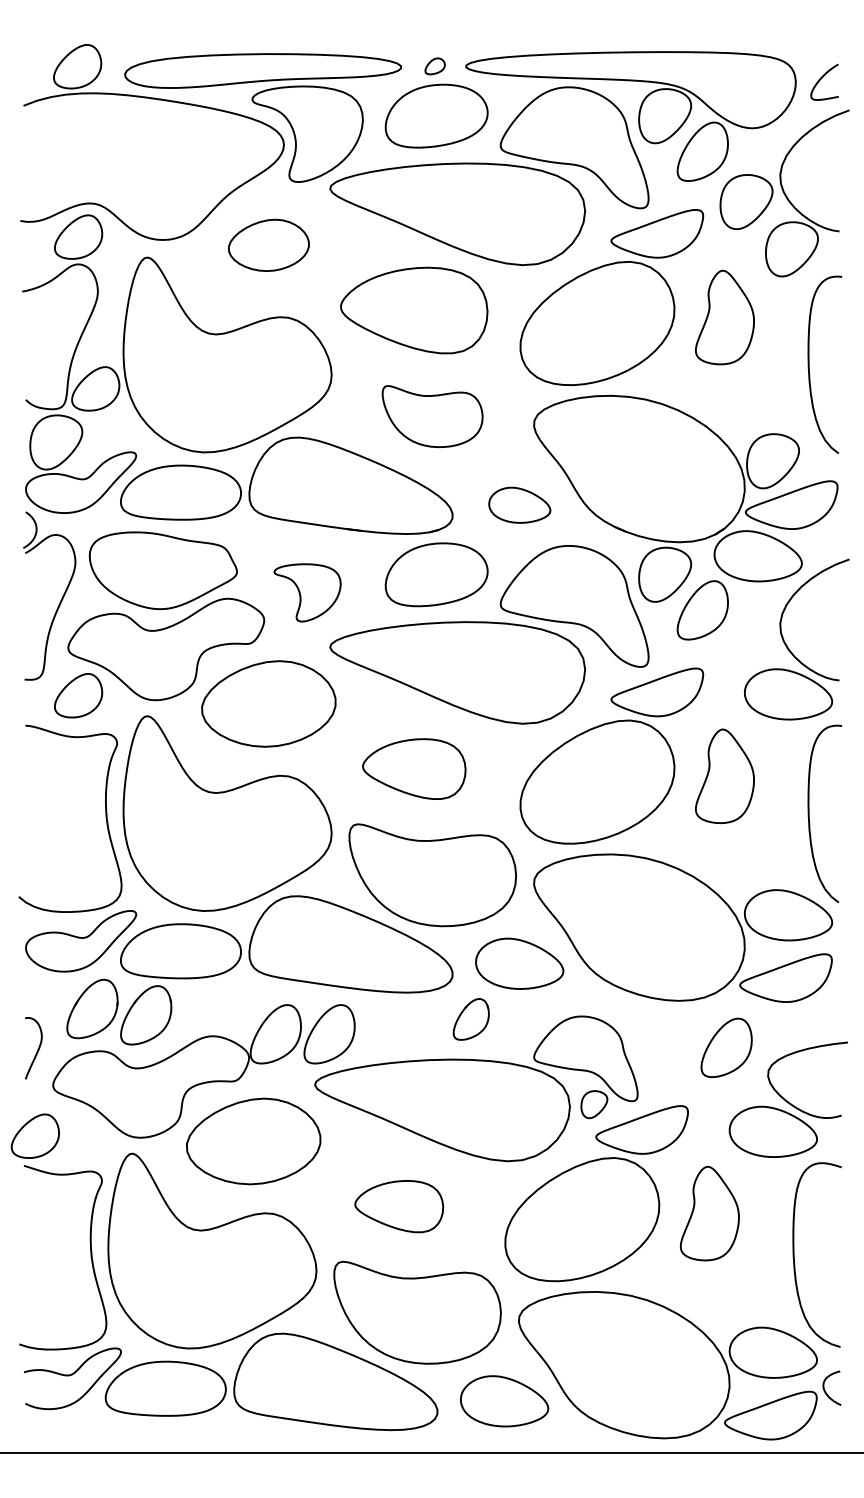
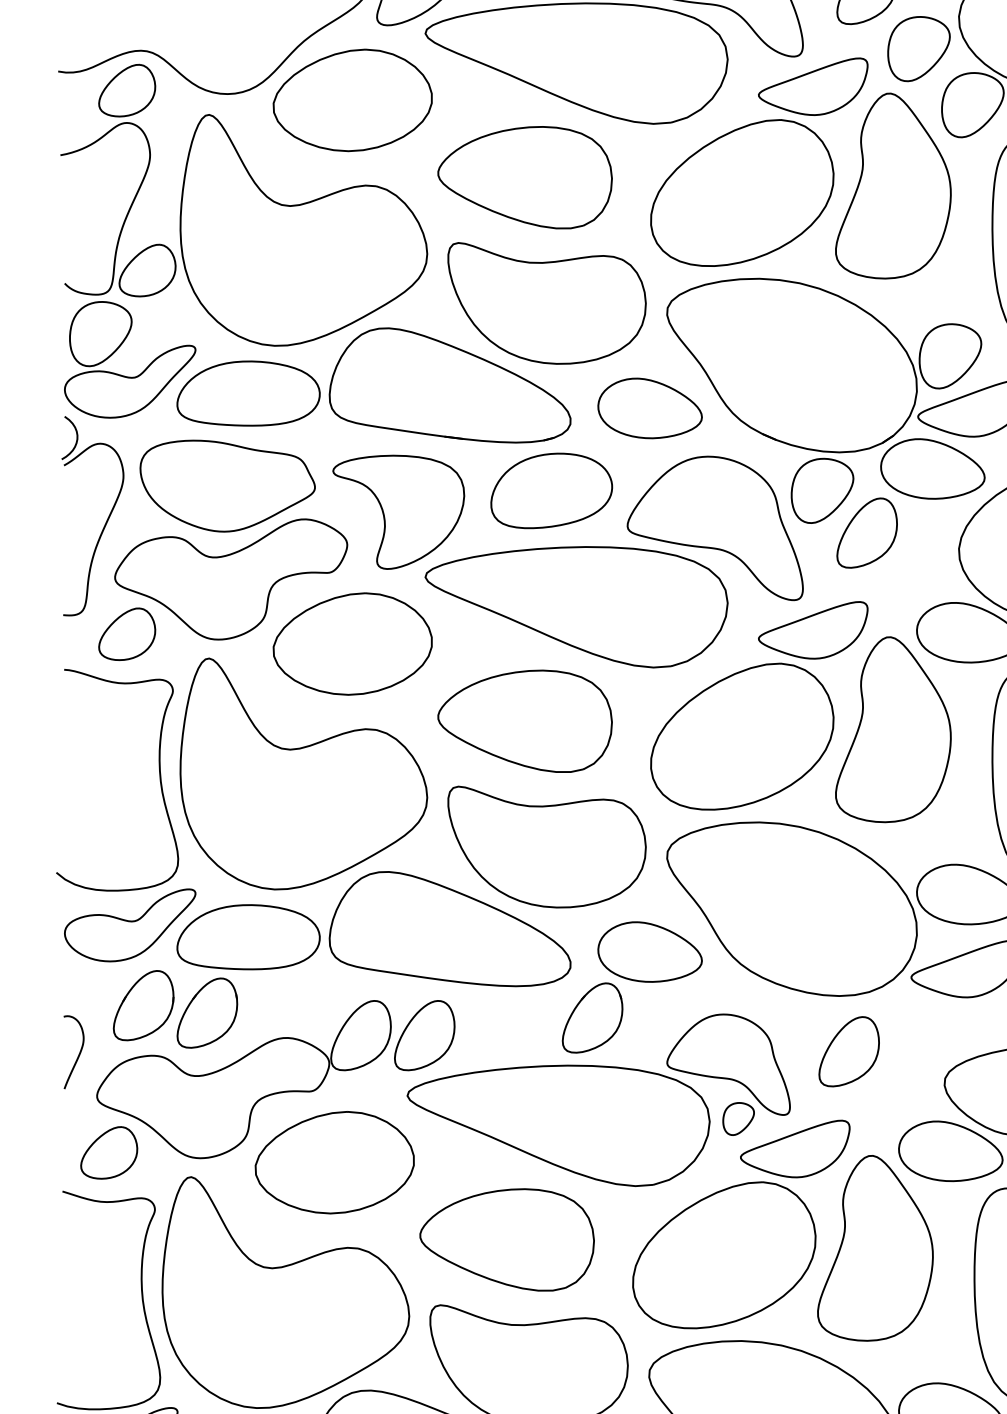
part: (268, 245) -> (352, 100), size x1.67
part: (724, 317) -> (892, 185), size x1.67
part: (432, 416) -> (546, 303), size x1.67
part: (519, 505) -> (649, 408), size x1.43
part: (307, 592) -> (398, 511), size x1.67
part: (414, 768) -> (525, 720), size x1.43
part: (724, 776) -> (892, 730), size x1.67
part: (471, 1019) -> (592, 1018), size x1.43
part: (726, 1047) -> (849, 1051), moved
part: (34, 1135) -> (108, 1152), moved
part: (399, 1206) -> (507, 1239), size x1.67
part: (709, 1213) -> (875, 1248), size x1.67

